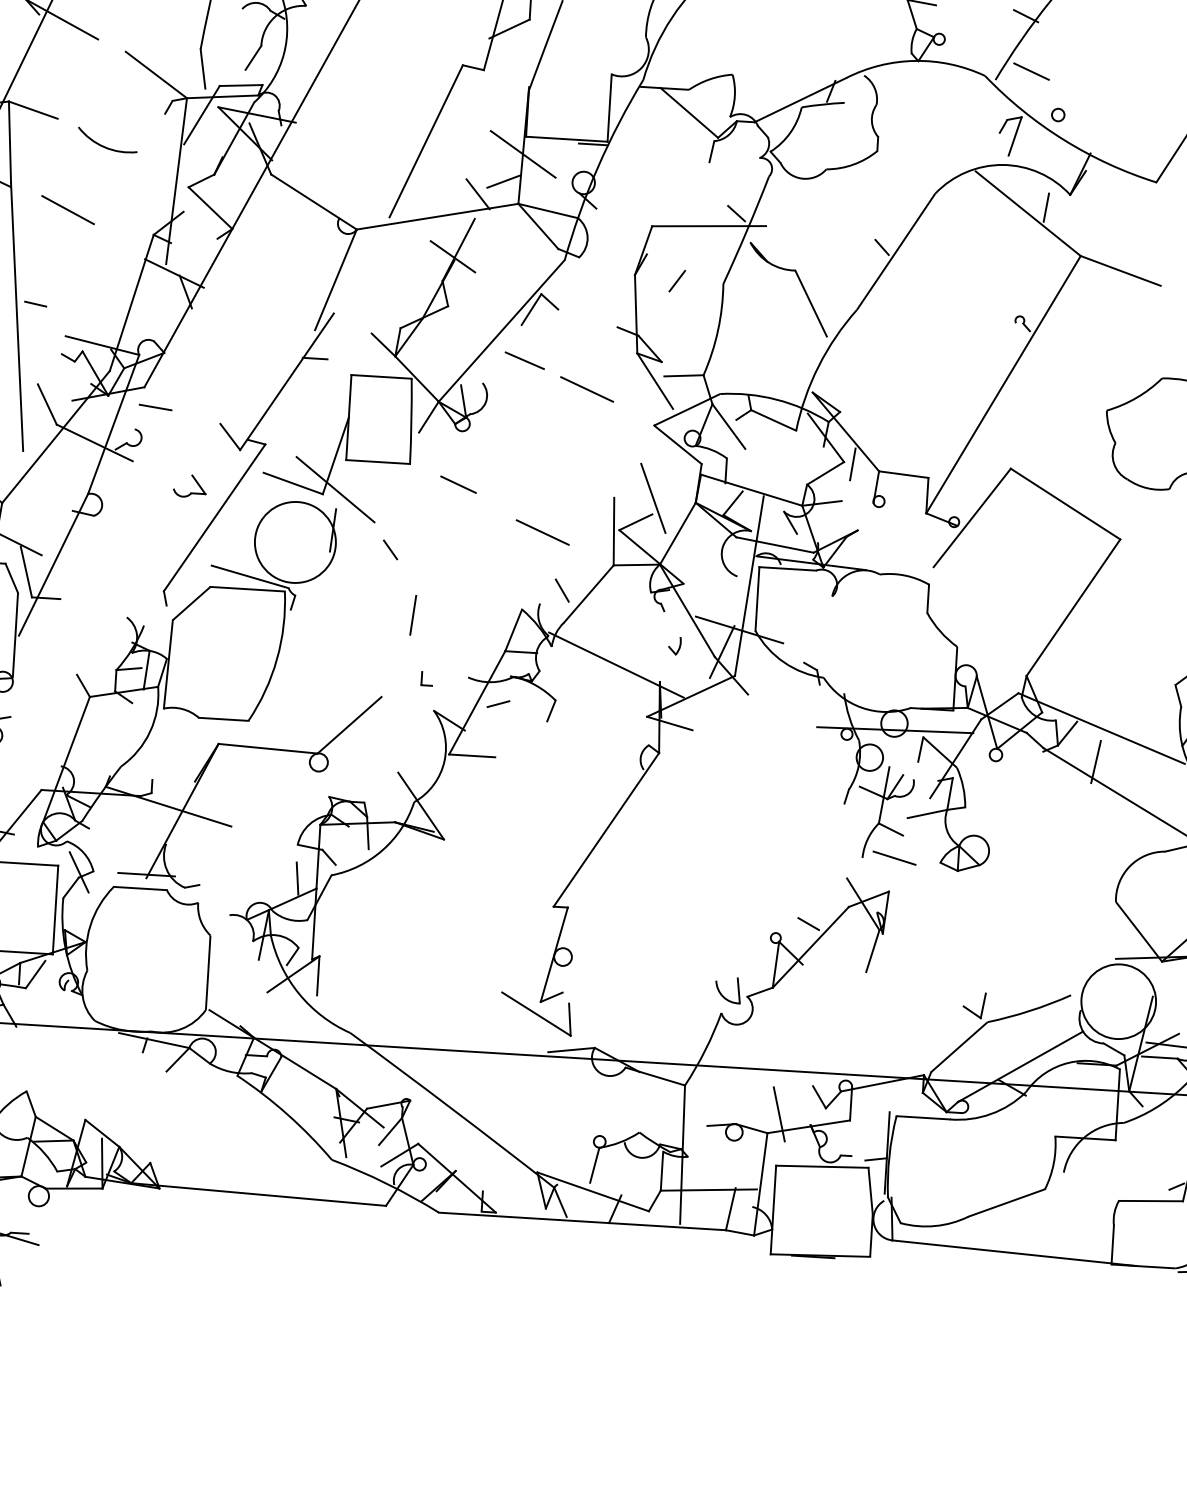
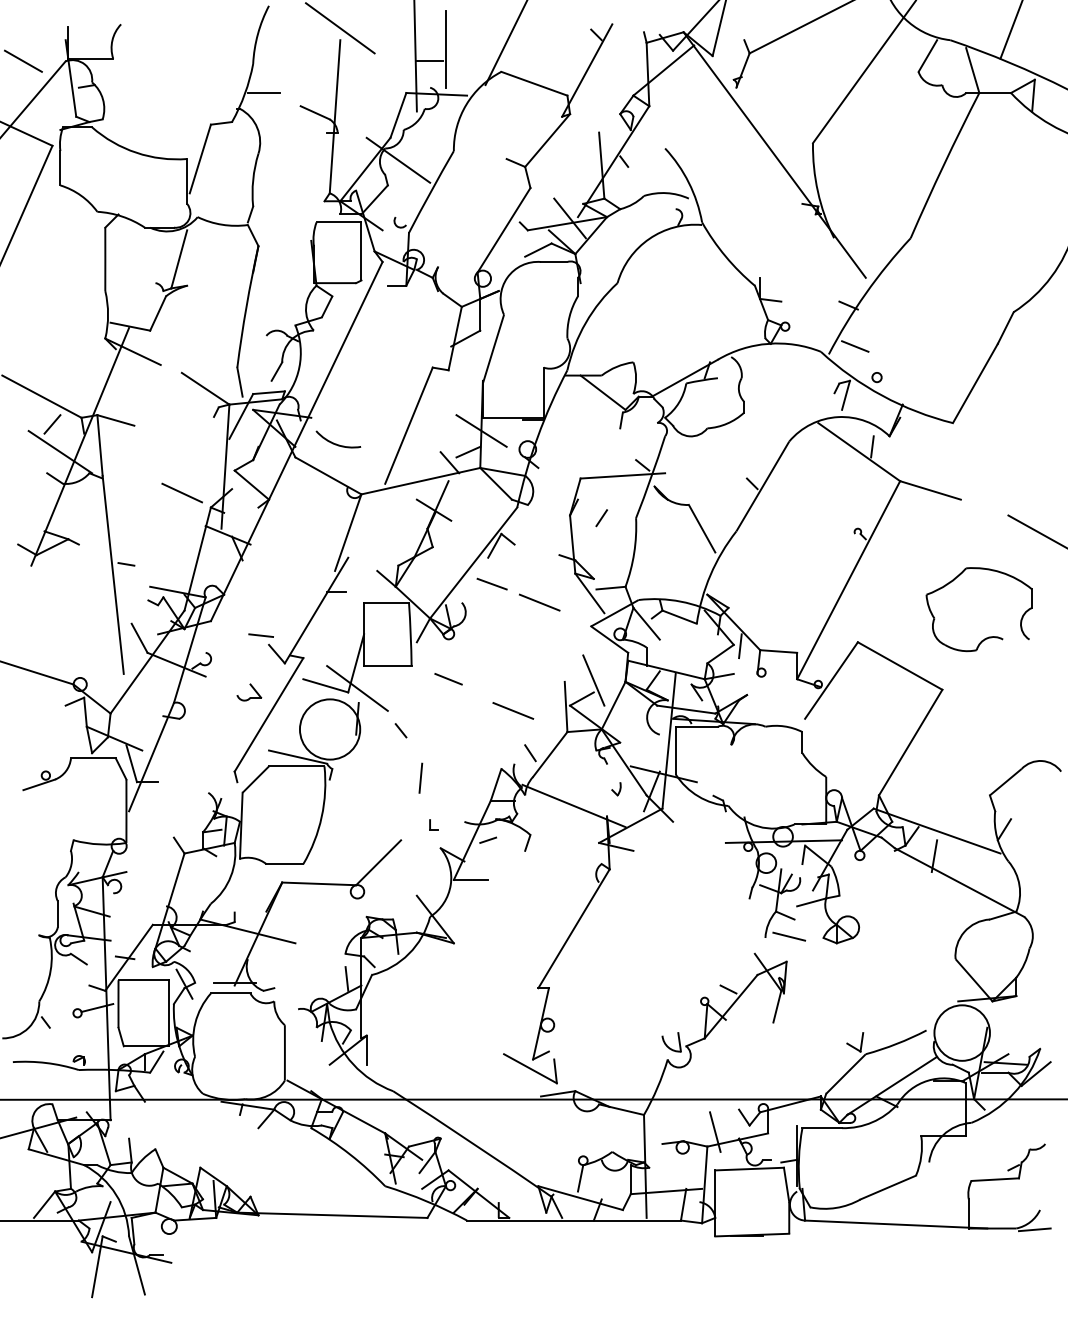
arc: (104, 145) -> (336, 443), moved
line: (67, 209) -> (181, 492), moved
line: (154, 407) -> (260, 635), moved

